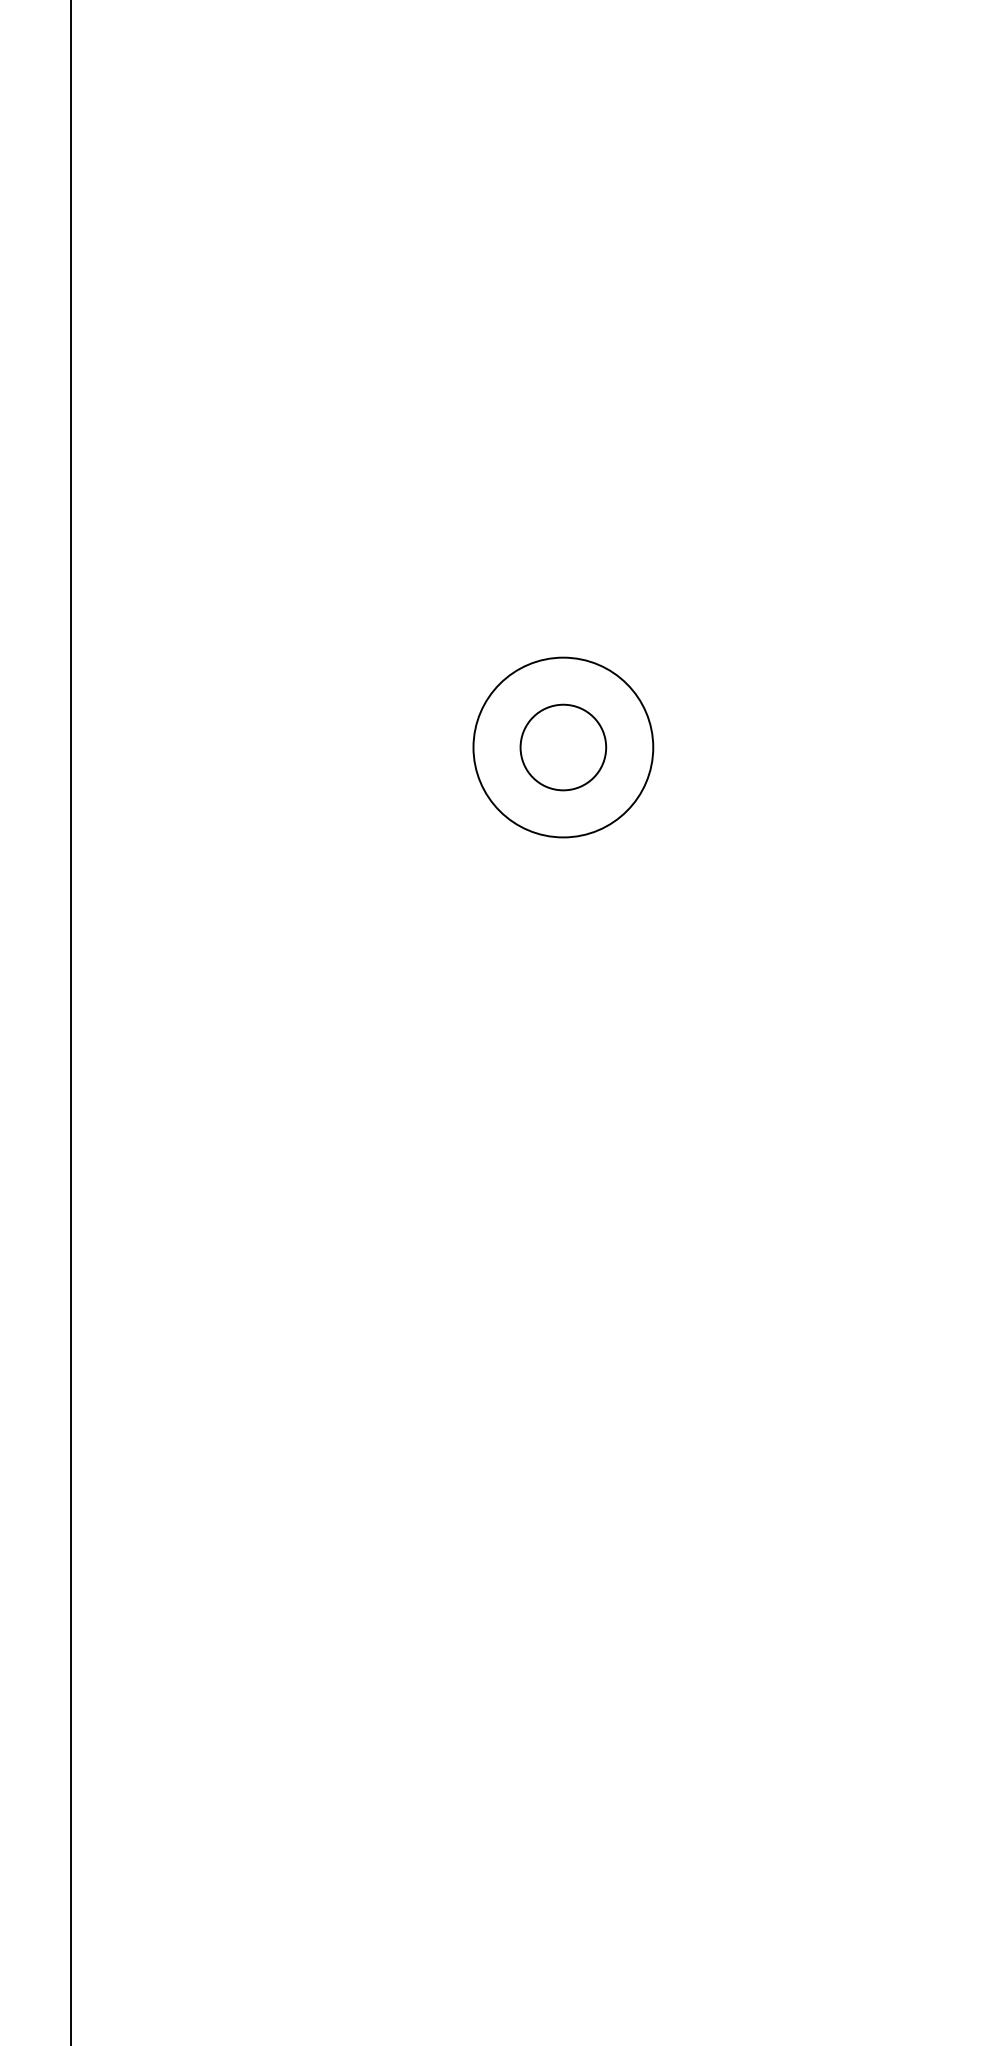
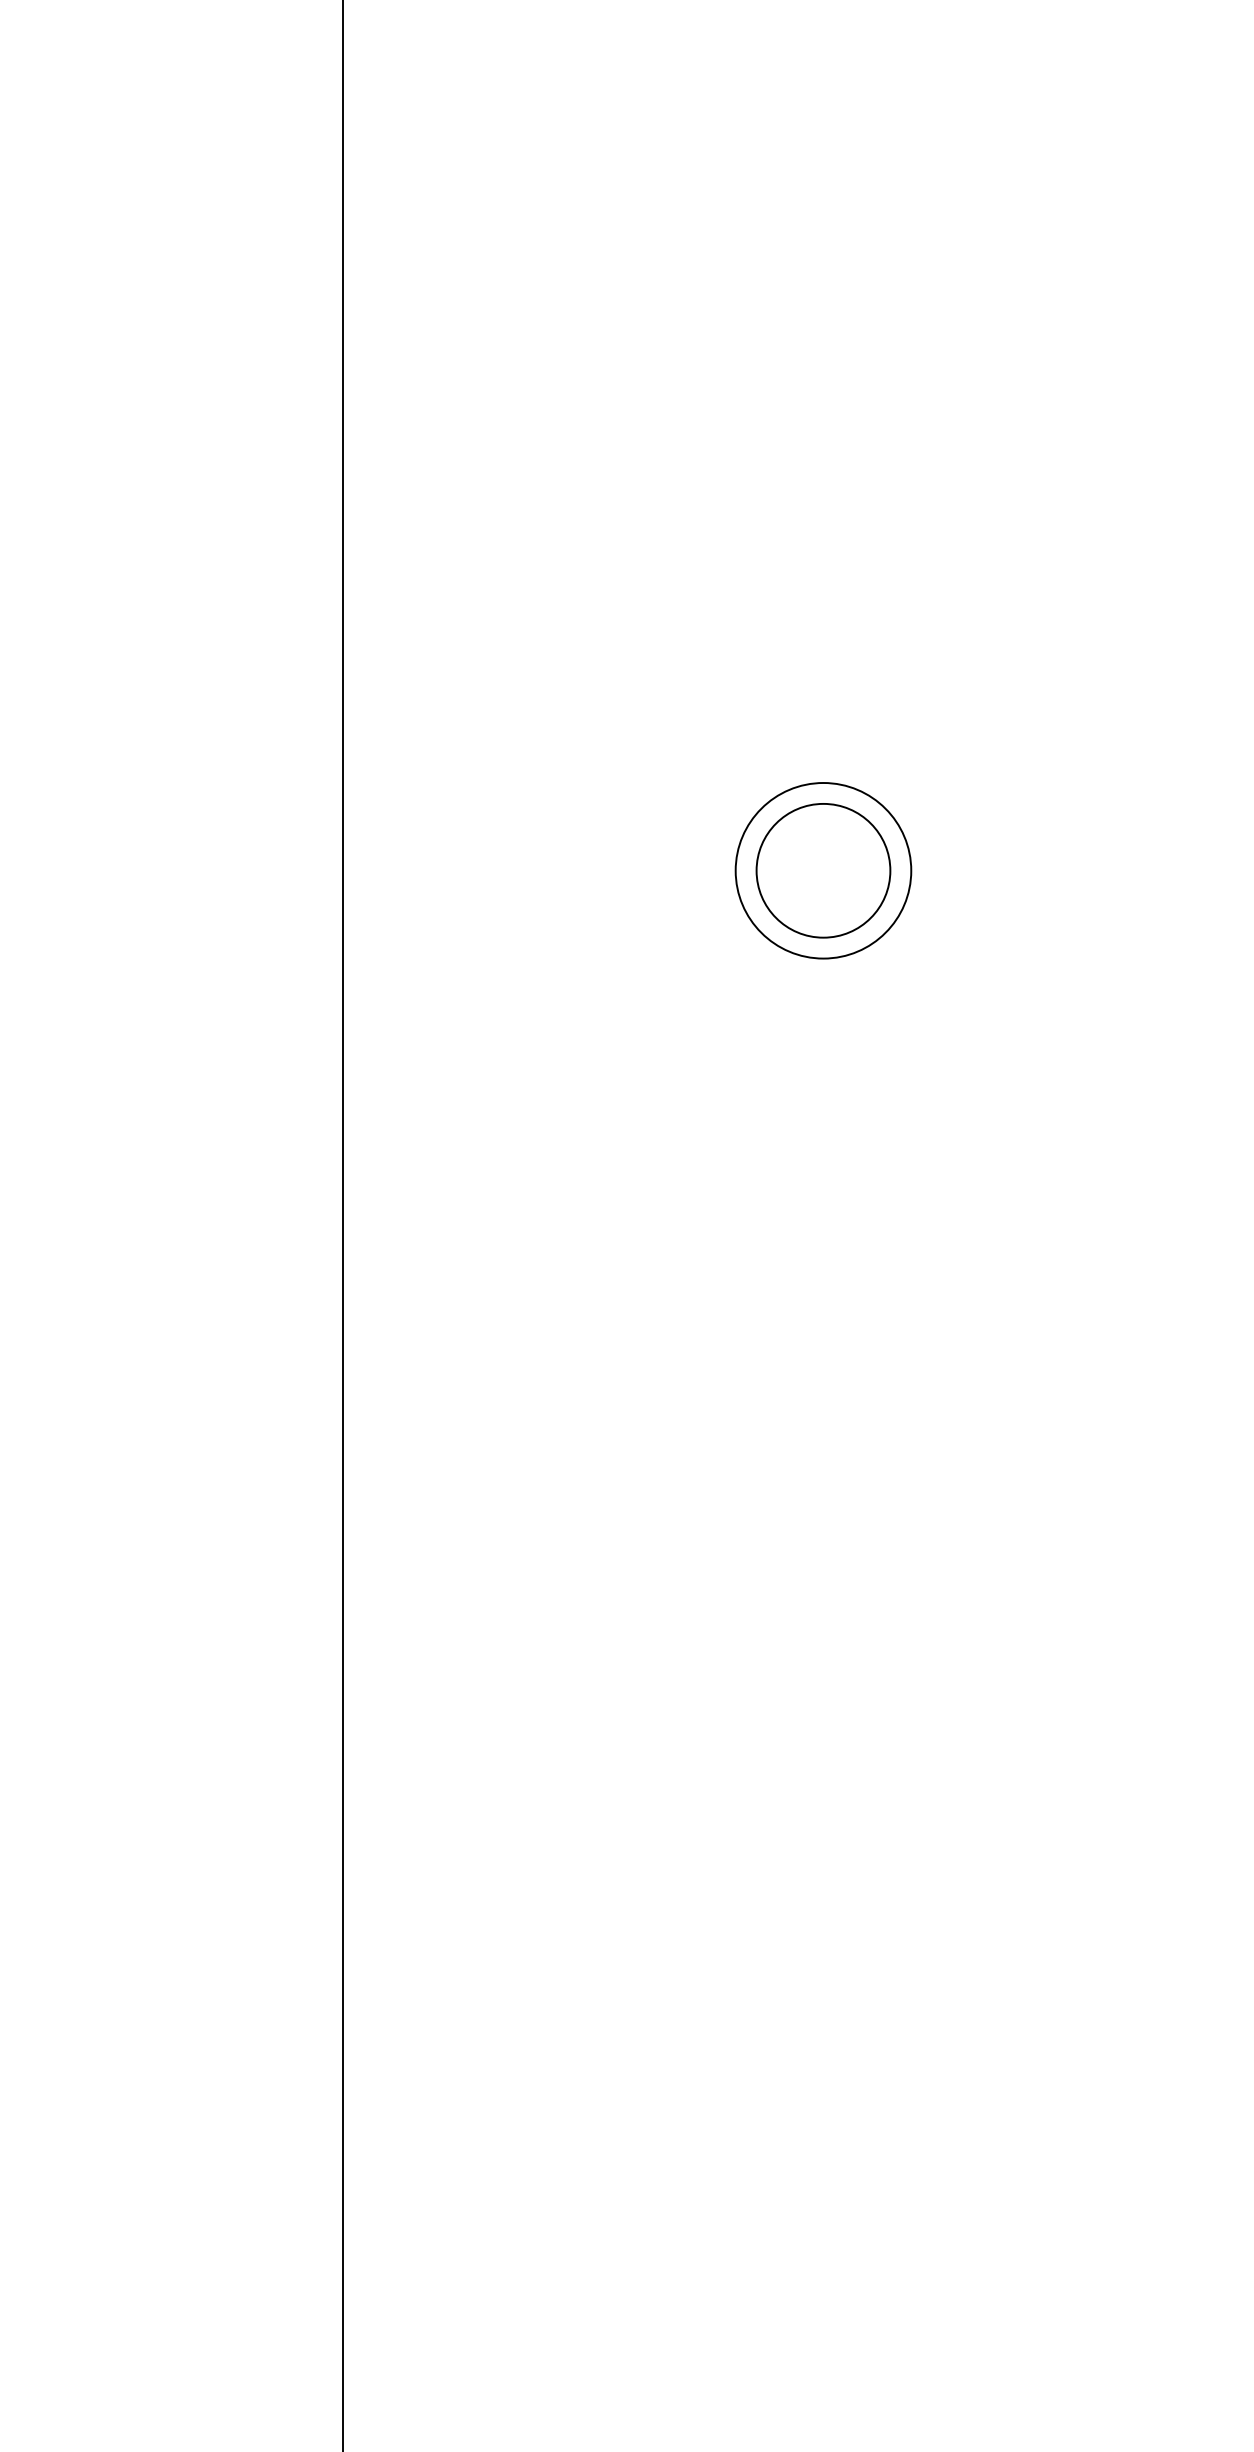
circle: (563, 747) -> (823, 870), size x1.6

